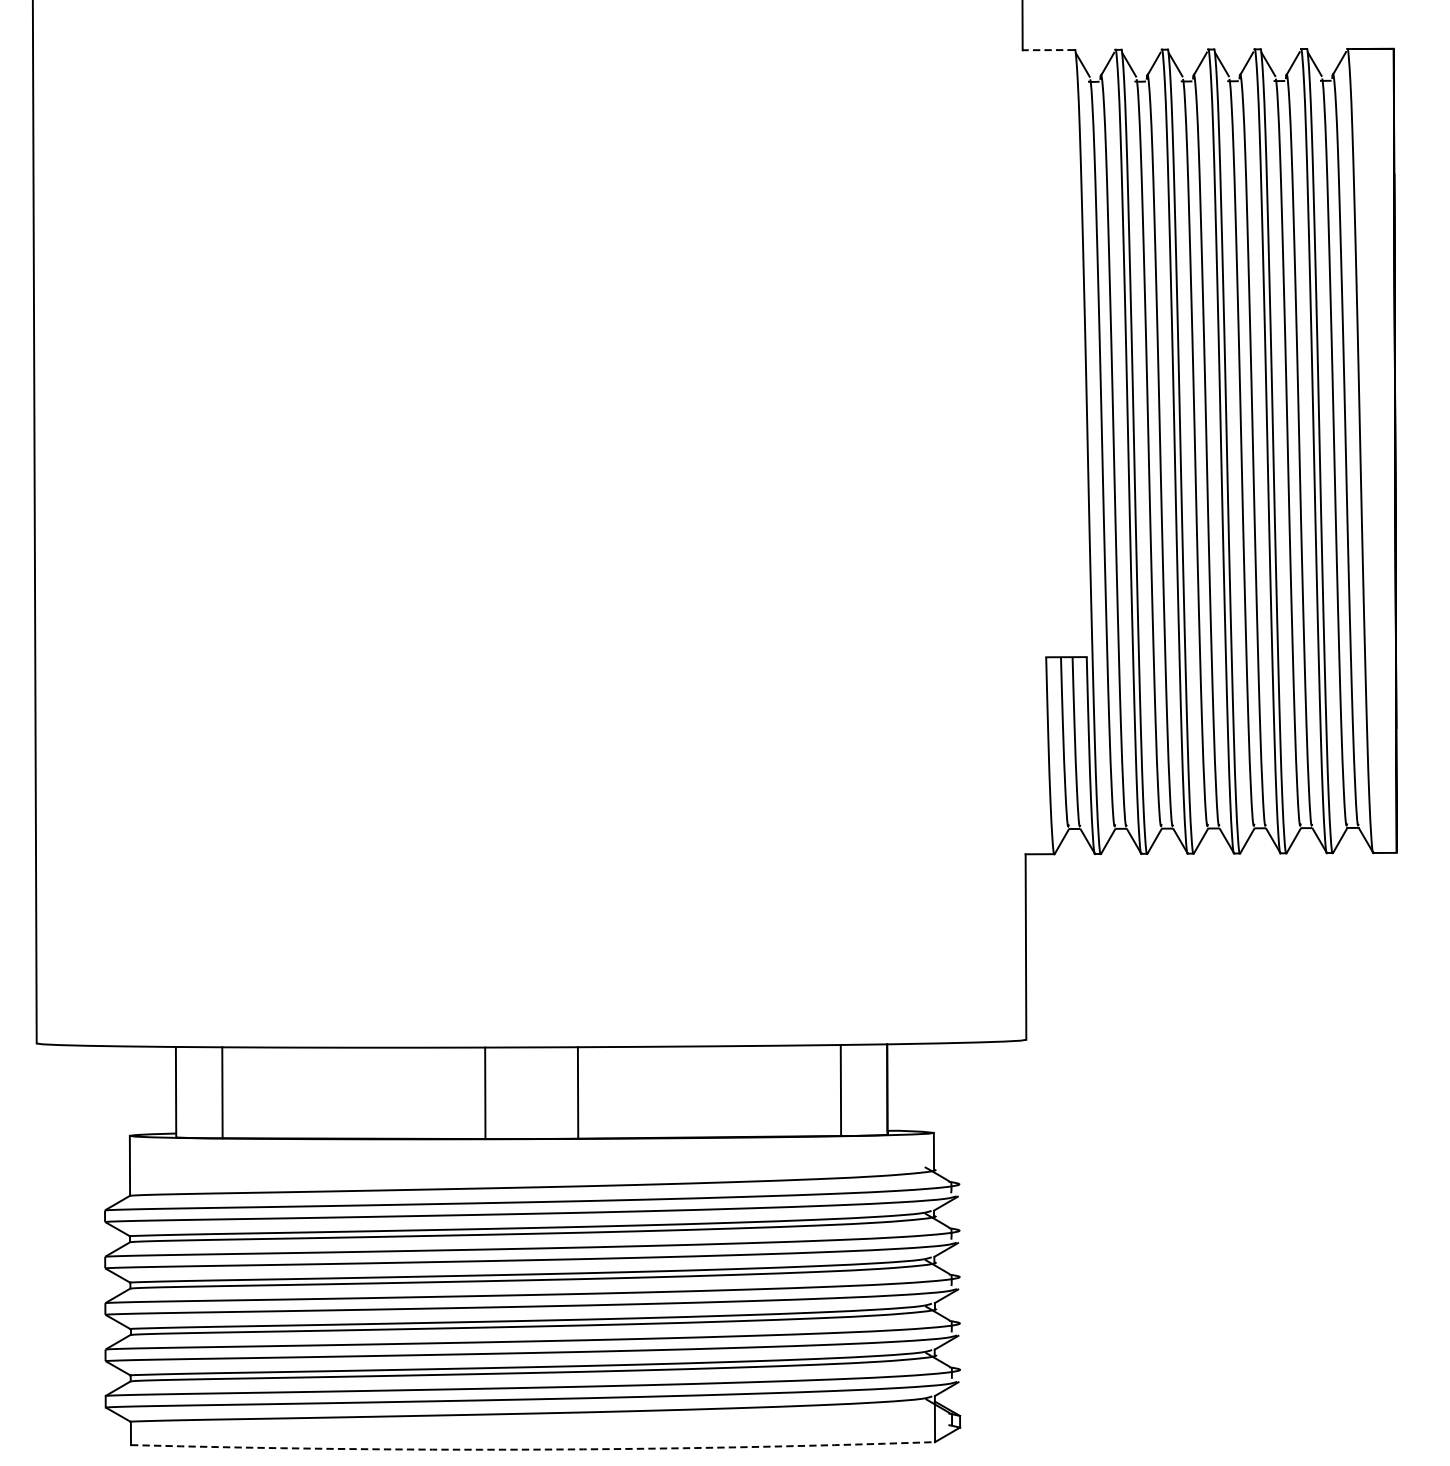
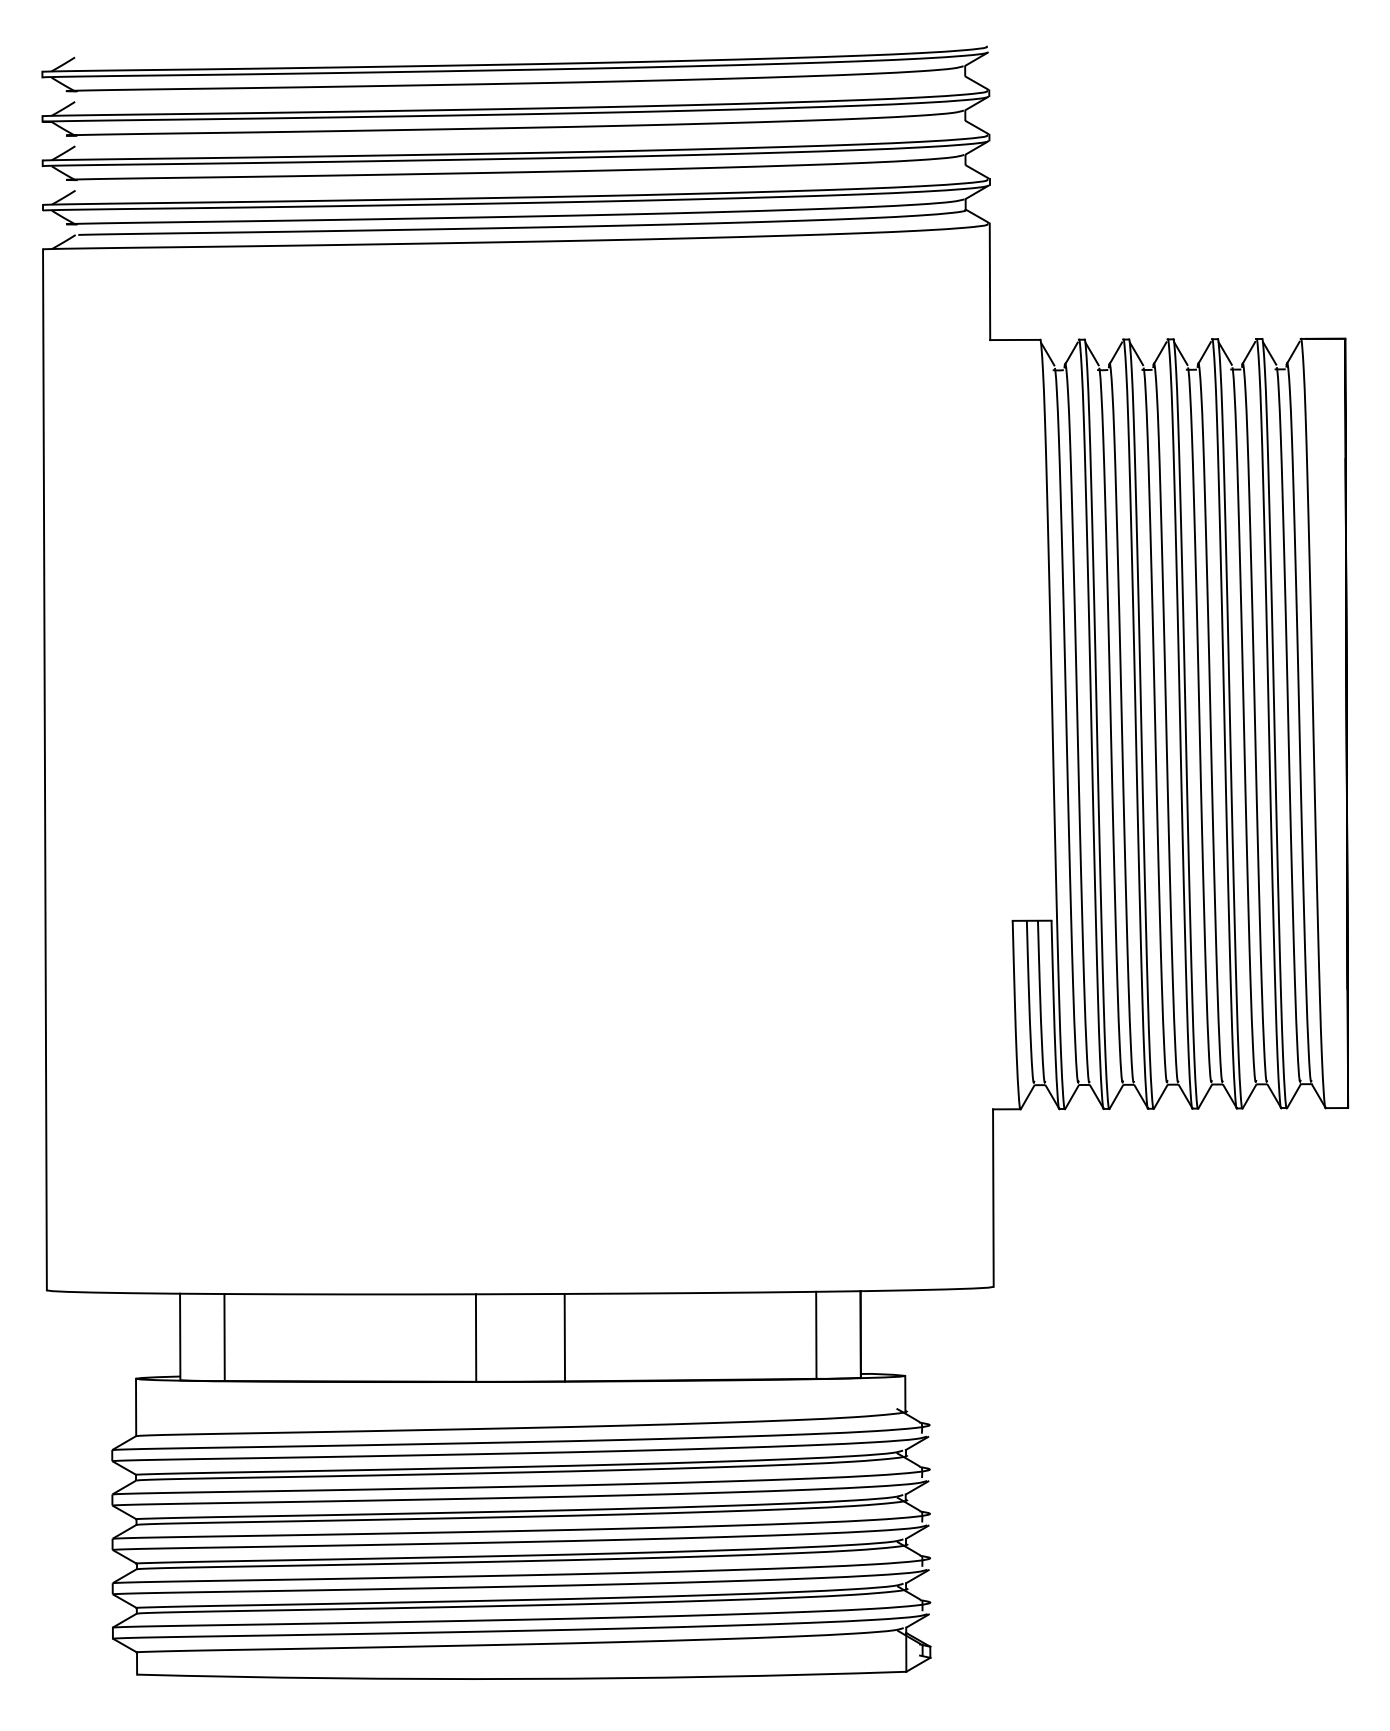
line: (1049, 50) -> (1015, 340), dashed -> solid
arc: (532, 1449) -> (521, 1678), dashed -> solid

